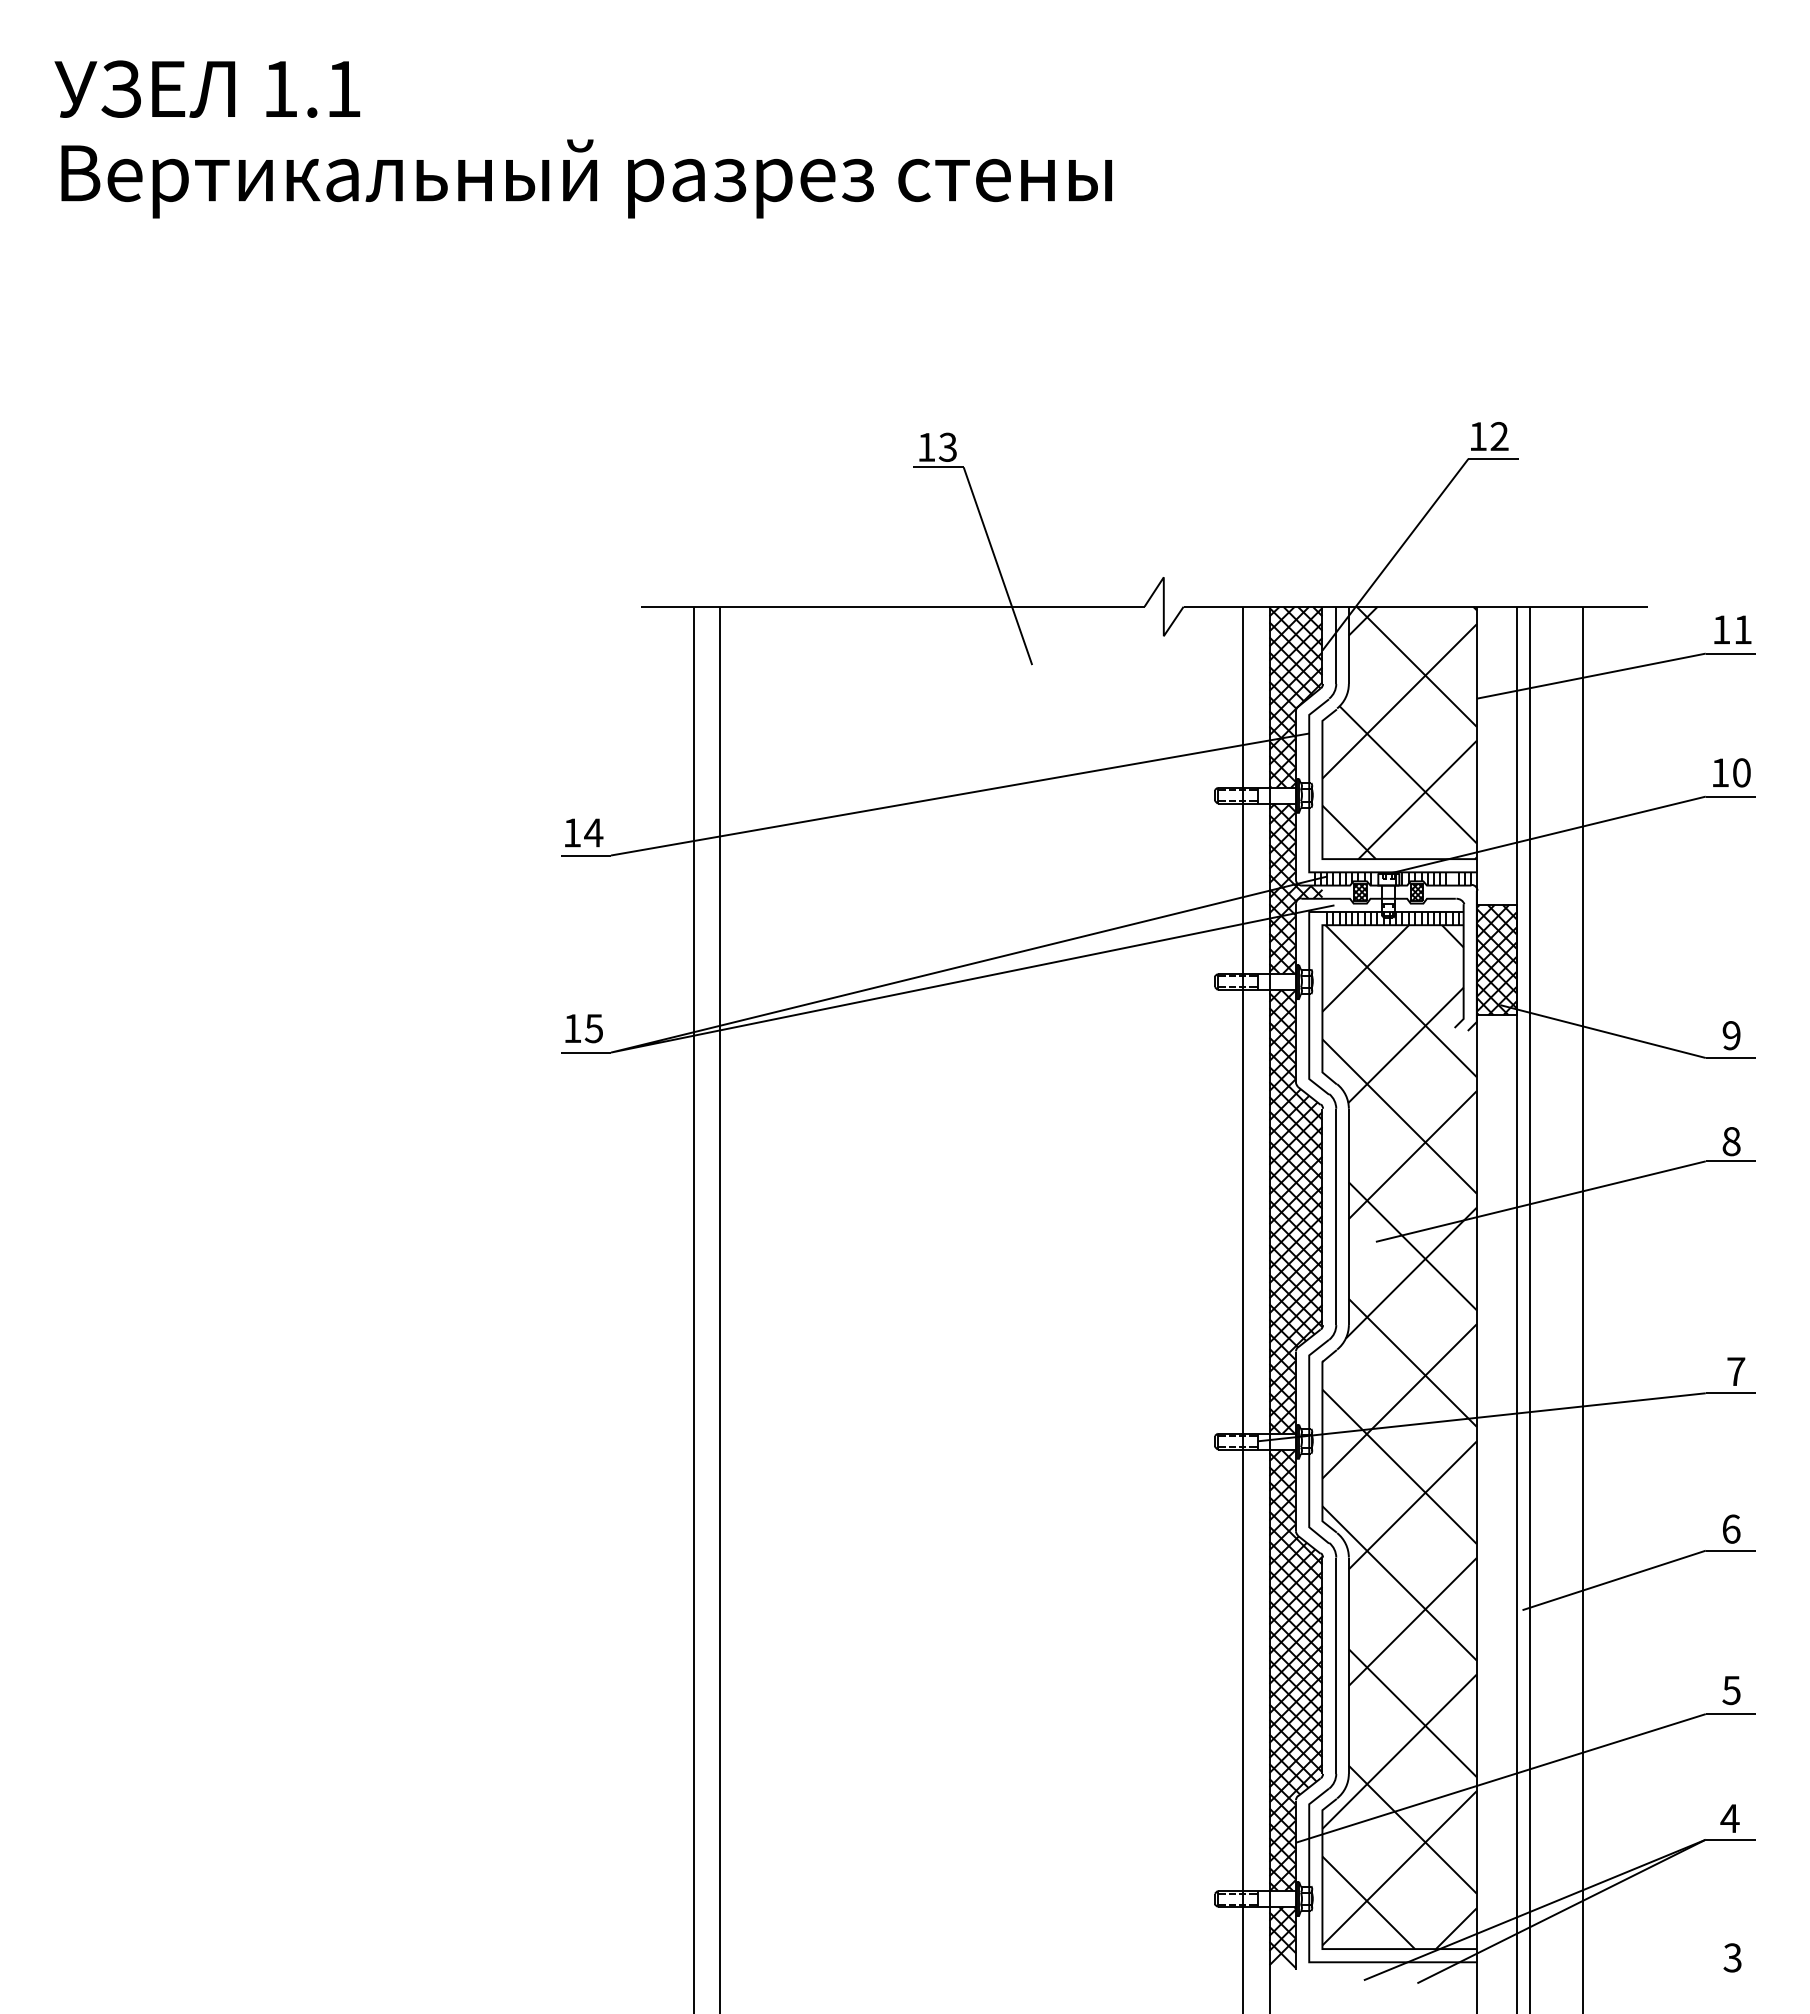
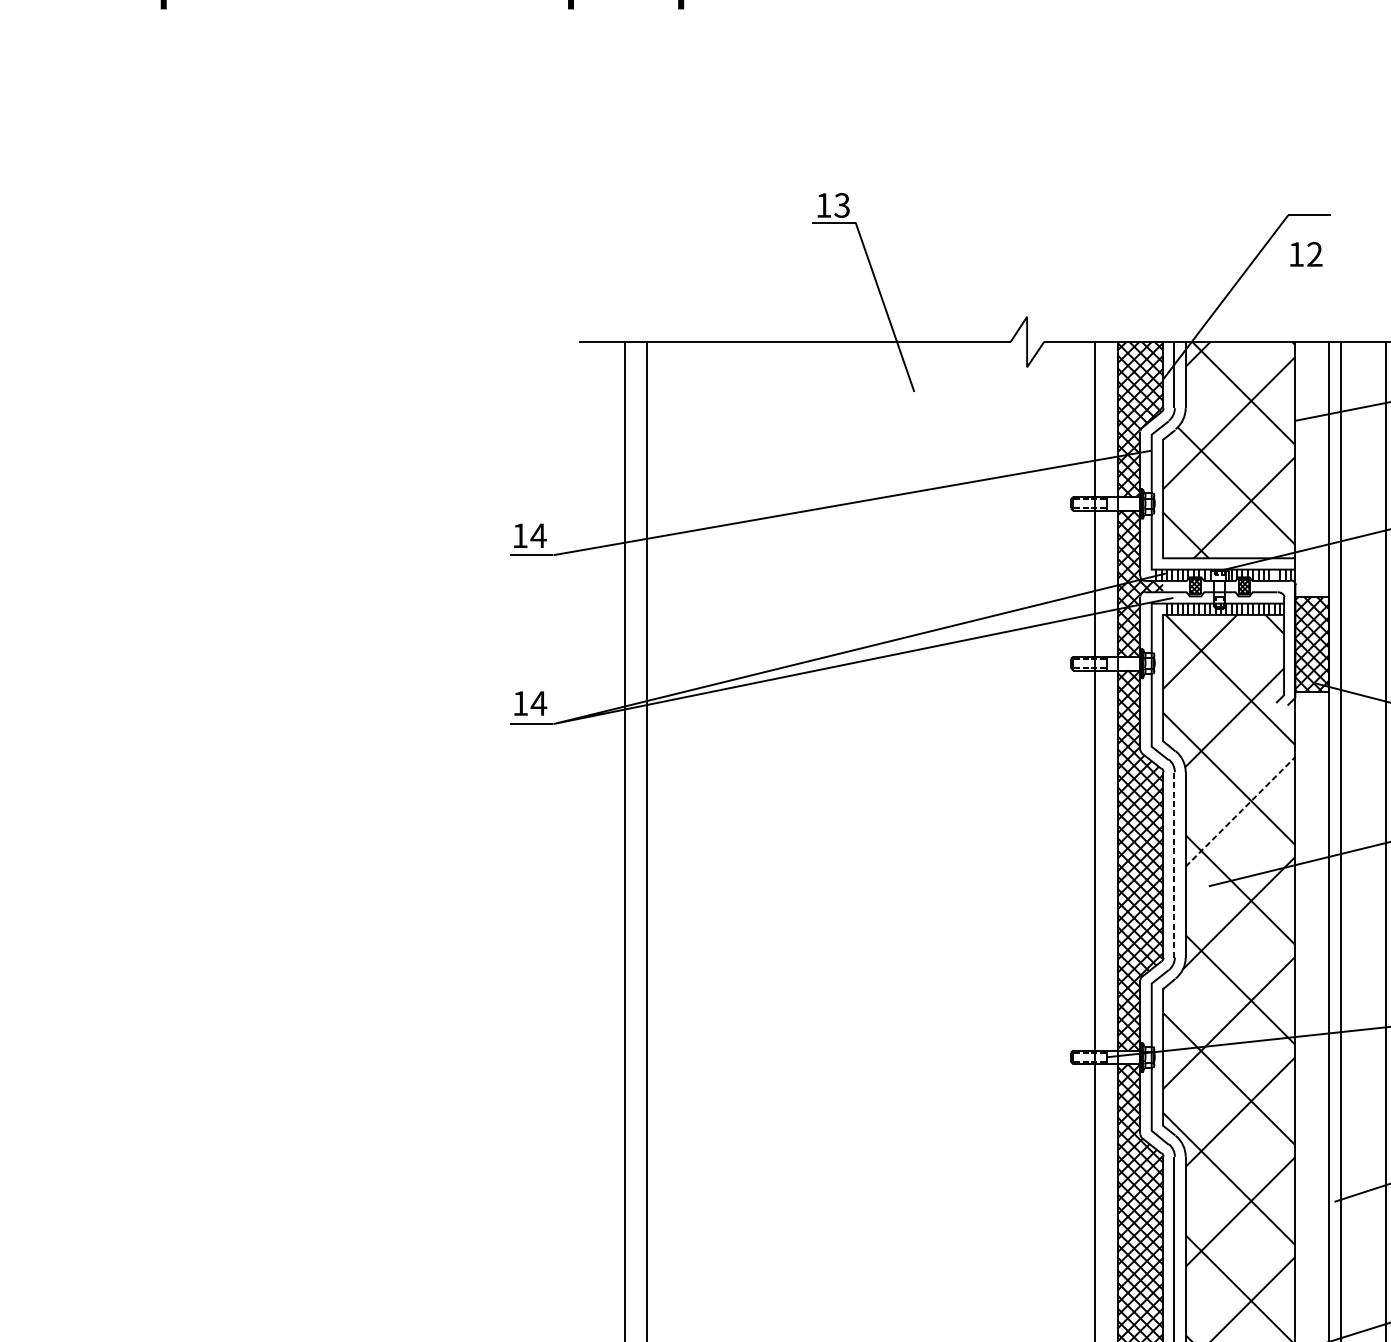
text: (1489, 436) -> (1306, 254), moved
text: (593, 1028) -> (538, 703), 15 -> 14
line: (1413, 1154) -> (1241, 811), solid -> dashed
line: (1335, 1216) -> (1174, 864), solid -> dashed

